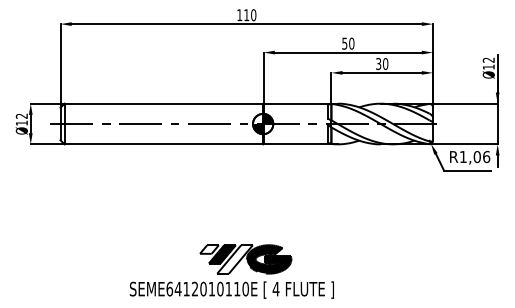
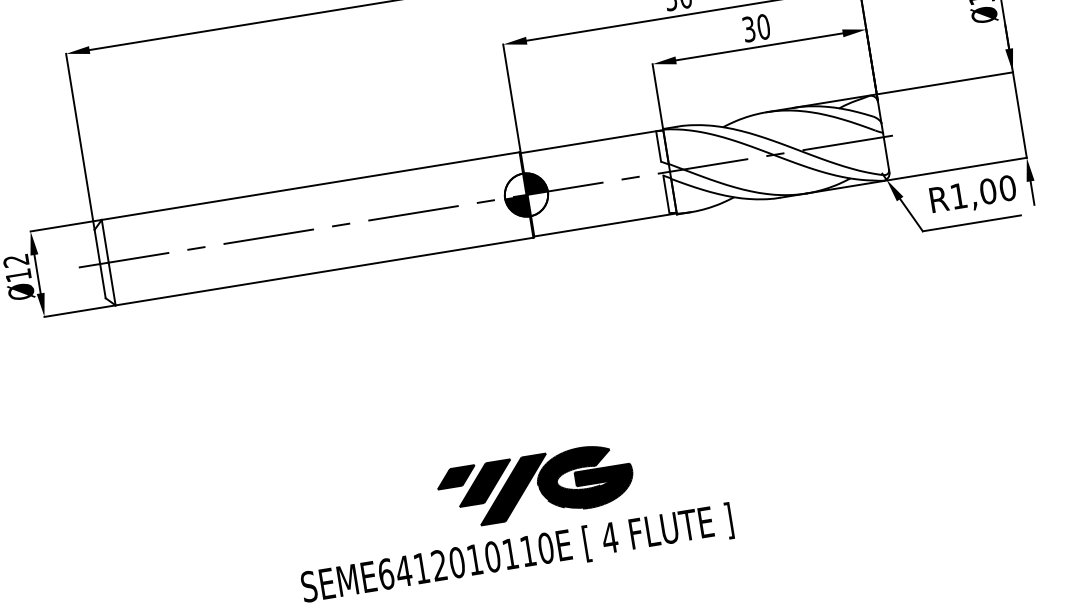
text: (486, 156) -> (1007, 187), R1,06 -> R1,00
fill: (209, 249) -> (456, 477), added
fill: (234, 259) -> (512, 489), added

